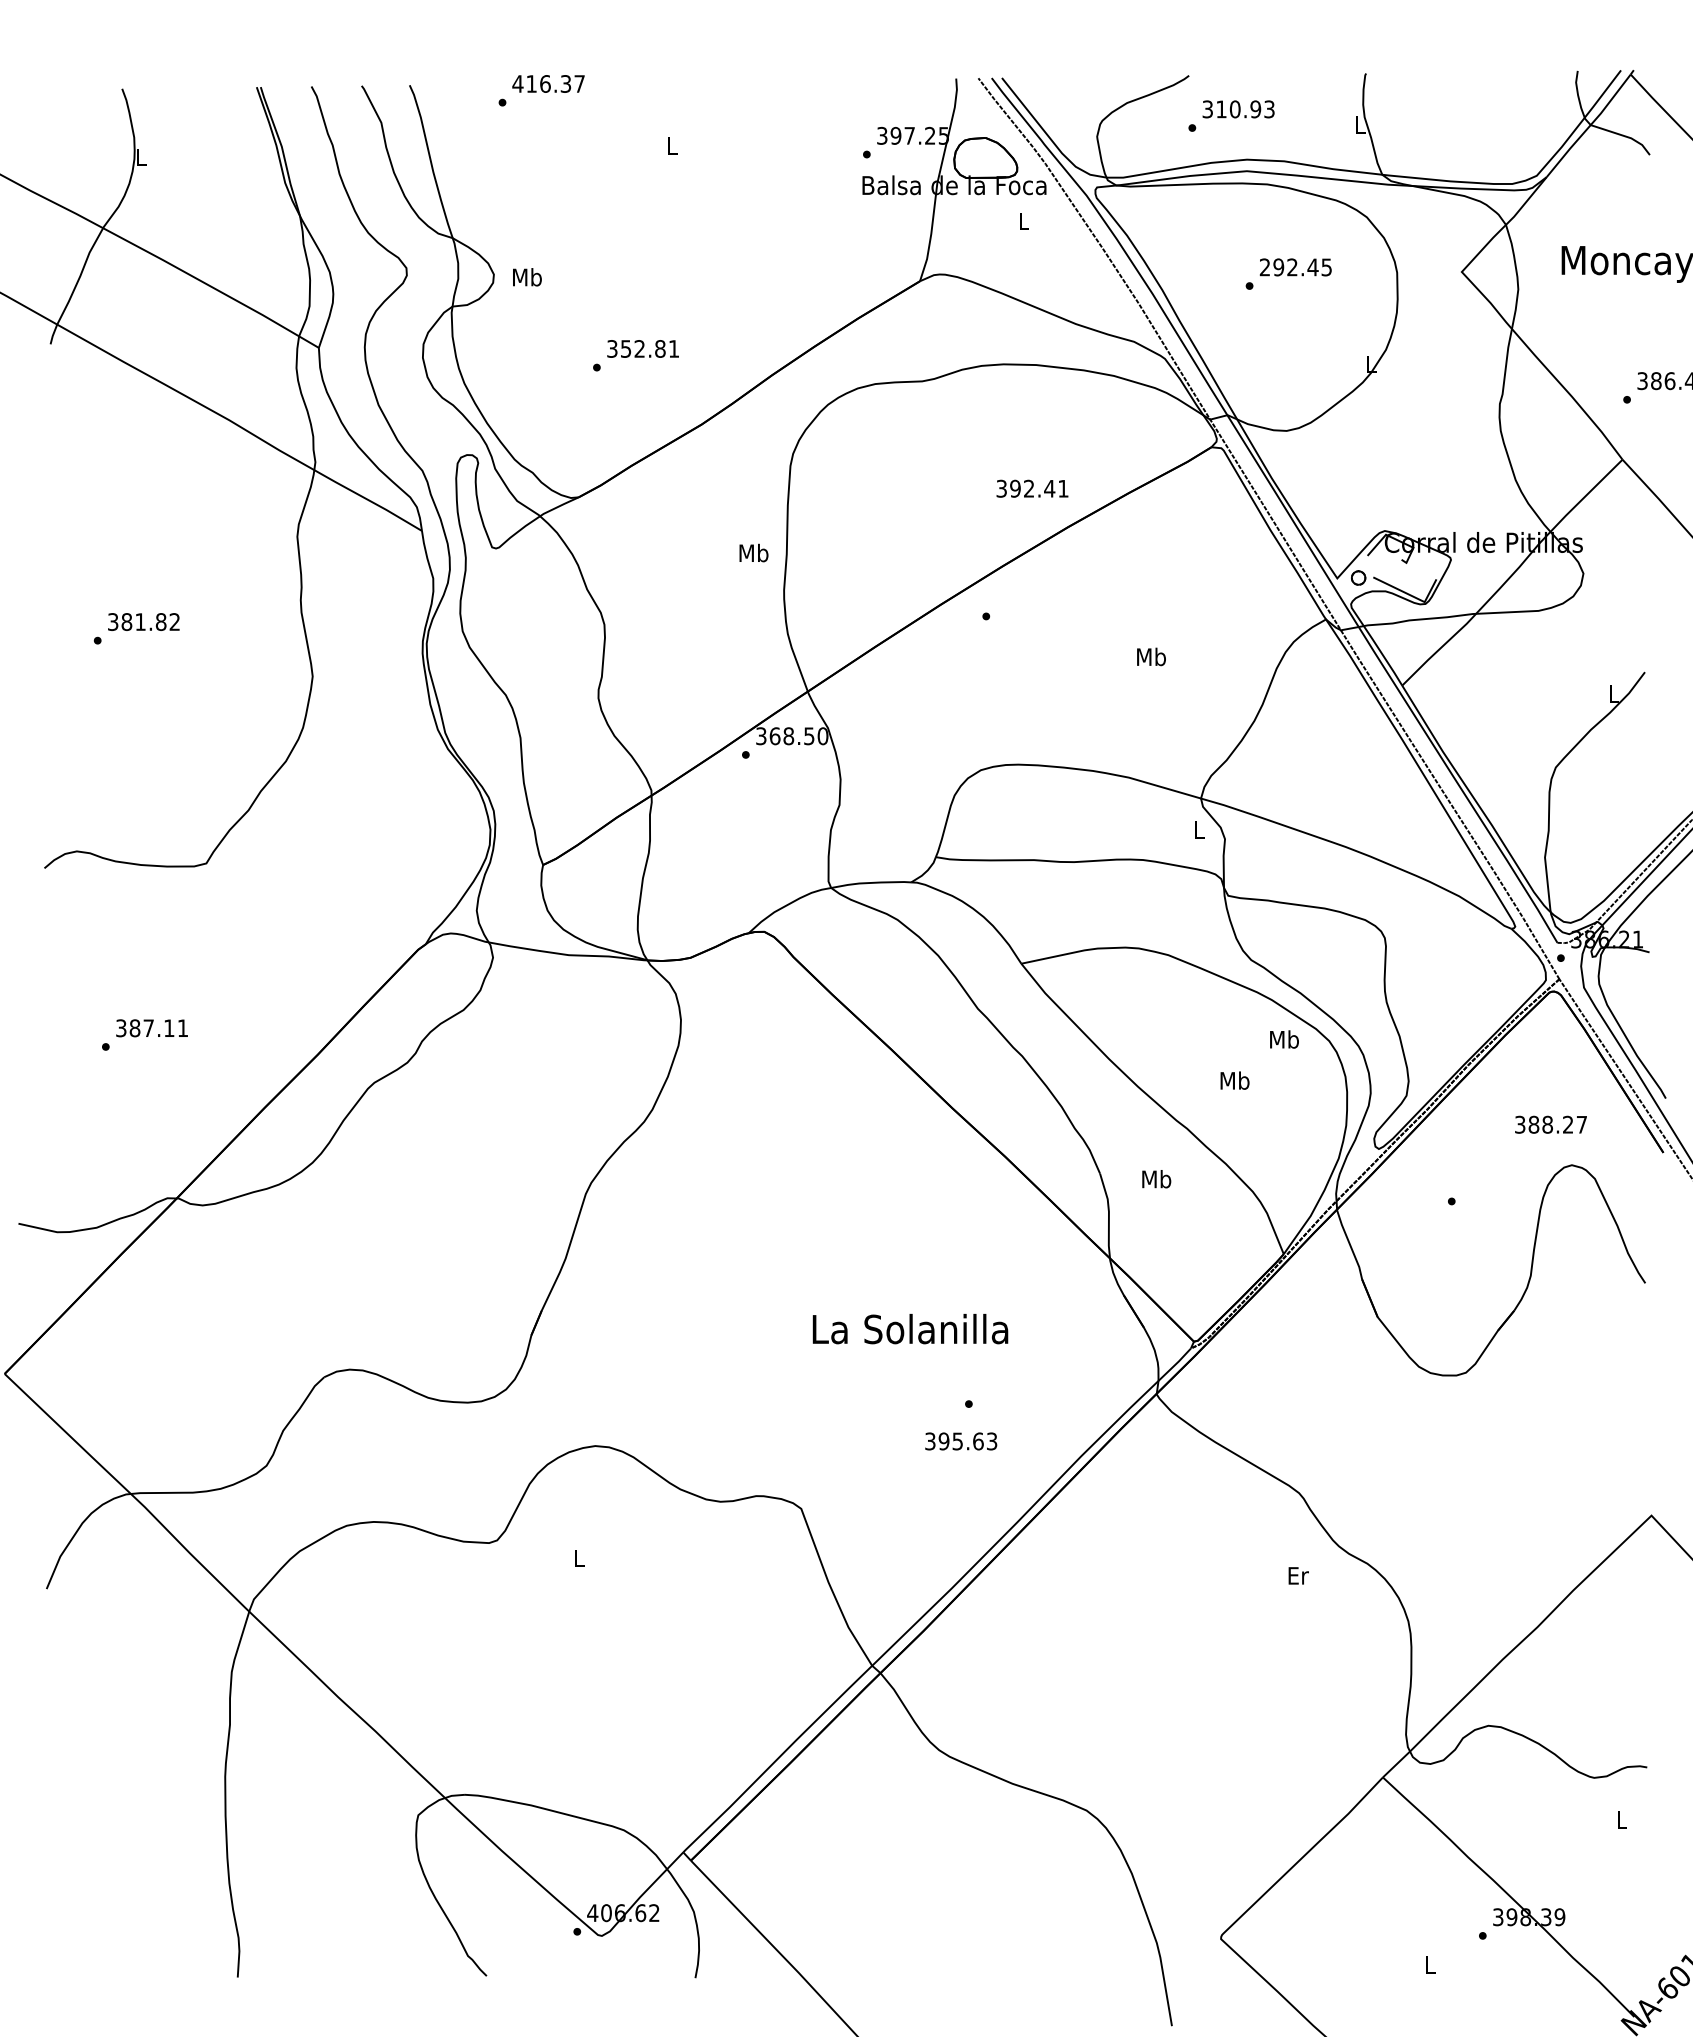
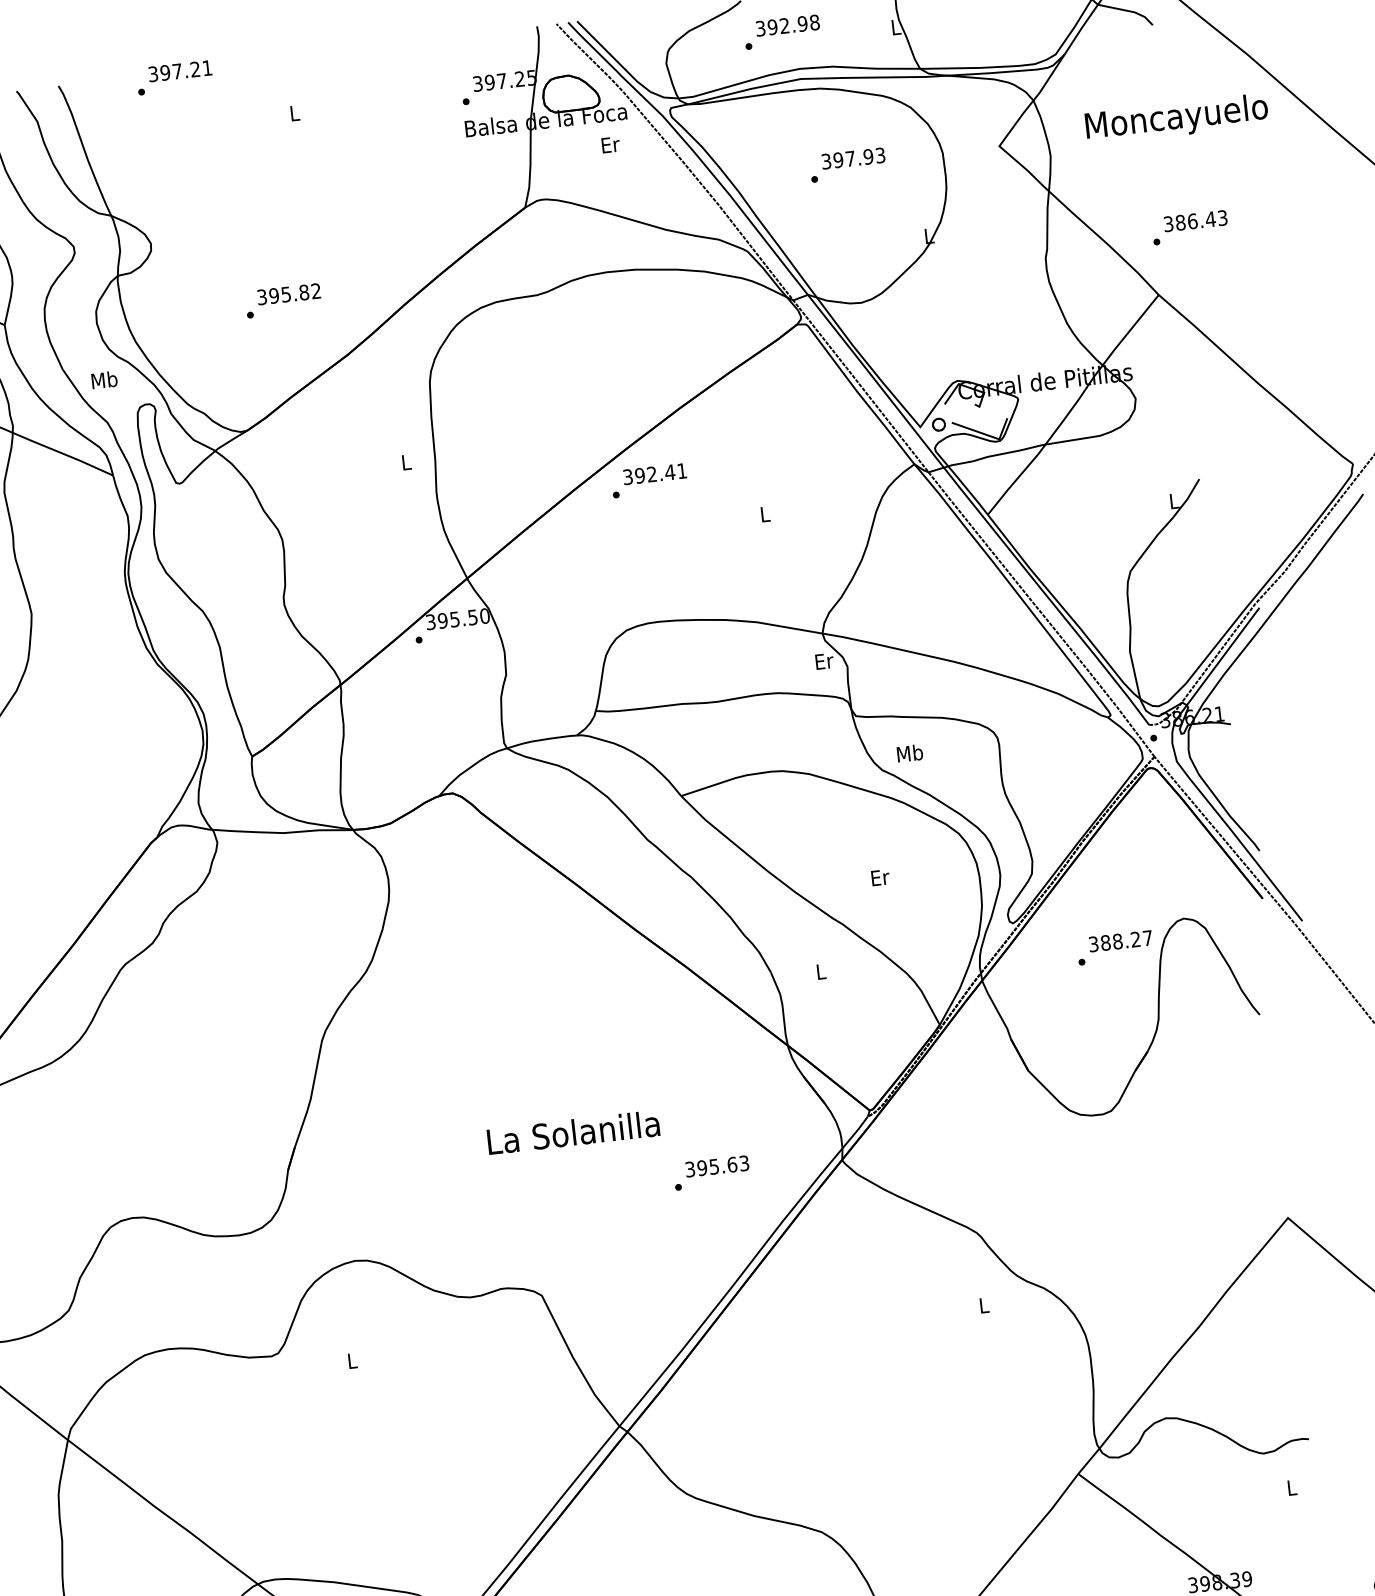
text: (548, 83) -> (180, 70), 416.37 -> 397.21
text: (1245, 109) -> (793, 25), 310.93 -> 392.98
text: (1024, 221) -> (610, 144), L -> Er
text: (1295, 267) -> (853, 158), 292.45 -> 397.93
text: (527, 277) -> (104, 380), moved
text: (649, 348) -> (294, 293), 352.81 -> 395.82
text: (1032, 488) -> (654, 473), moved
text: (753, 552) -> (405, 461), Mb -> L
text: (1151, 656) -> (765, 513), Mb -> L
text: (781, 736) -> (448, 620), 368.50 -> 395.50
text: (1199, 829) -> (824, 660), L -> Er
text: (1284, 1039) -> (910, 753), moved
text: (1234, 1080) -> (879, 877), Mb -> Er
text: (1550, 1124) -> (1120, 941), moved
text: (1156, 1179) -> (820, 971), Mb -> L
text: (910, 1329) -> (573, 1132), moved
text: (961, 1441) -> (717, 1166), moved
text: (1298, 1575) -> (984, 1305), Er -> L

